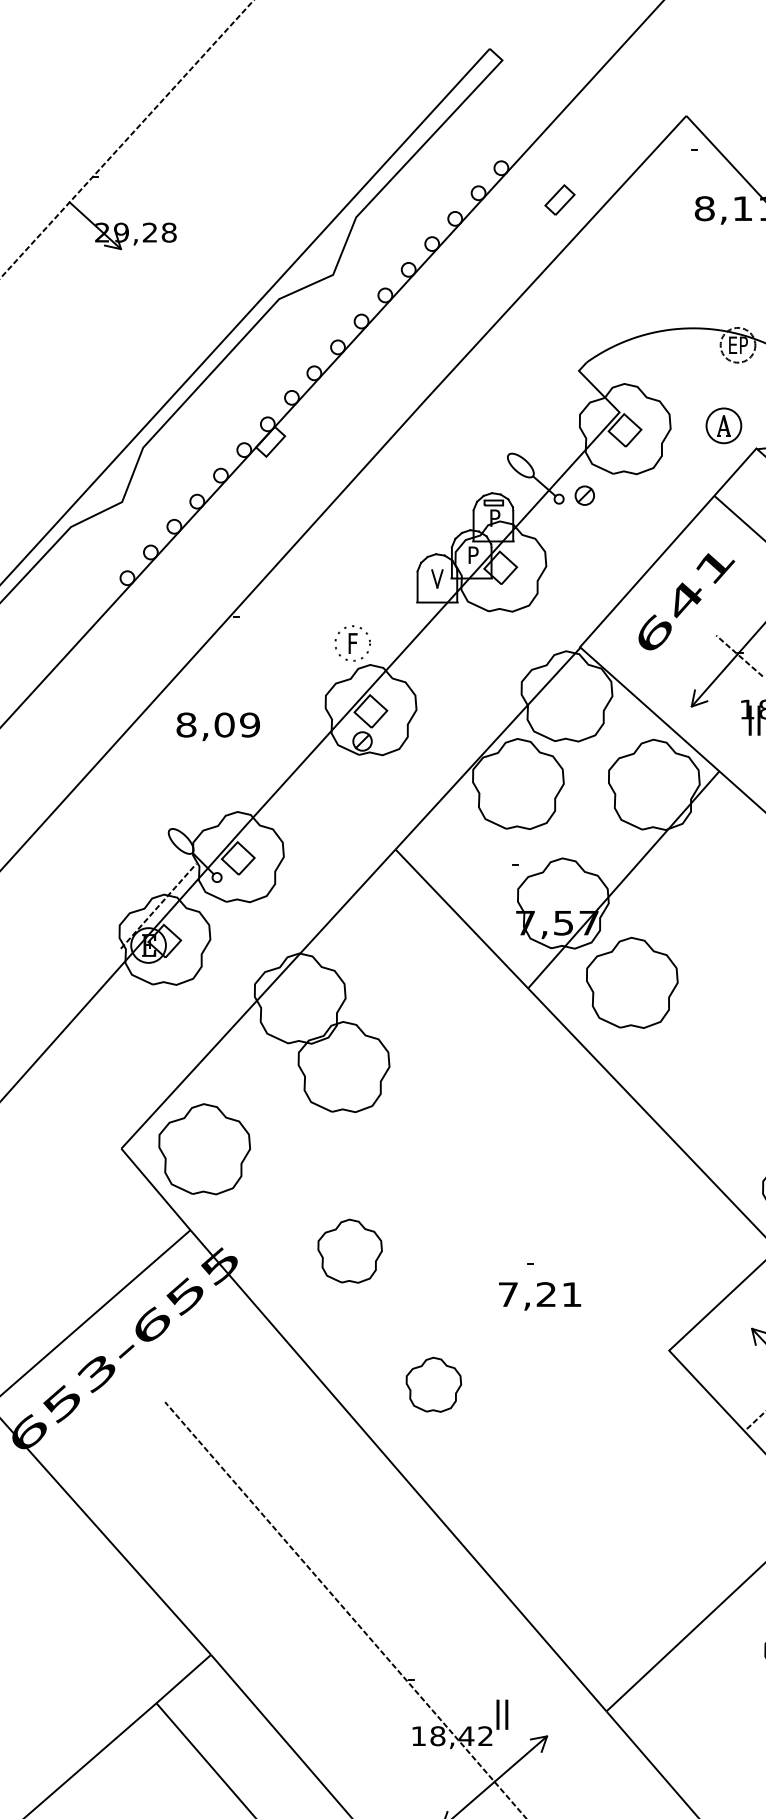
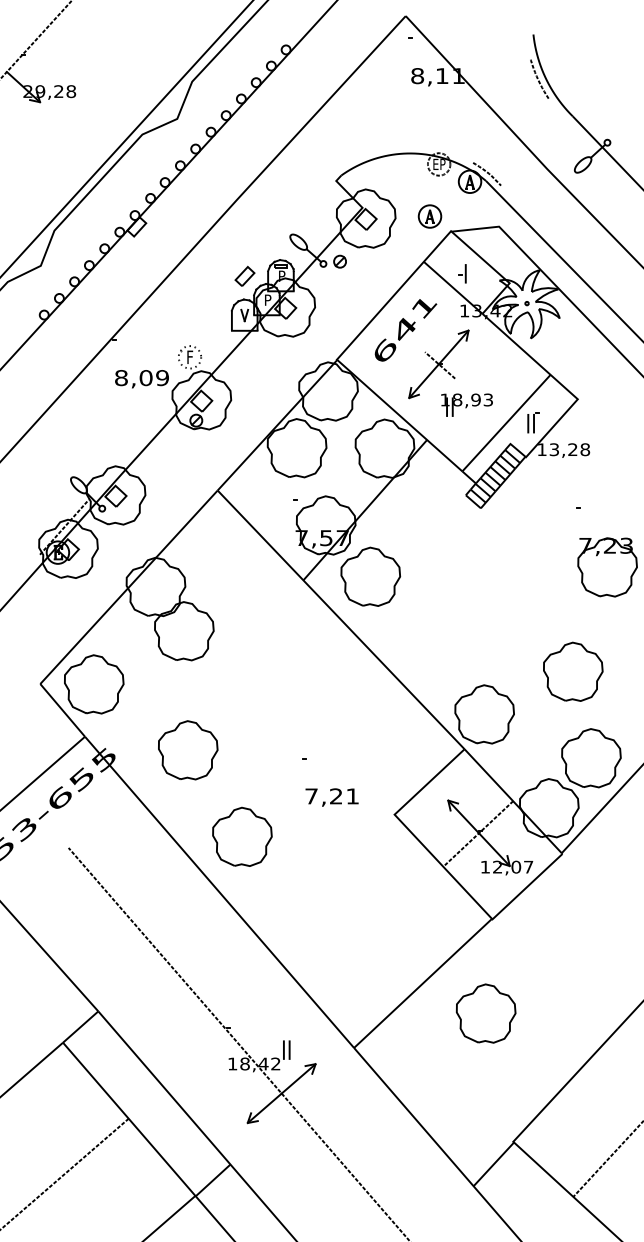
part: (559, 198) -> (244, 275), moved
text: (217, 727) -> (141, 379), moved
part: (350, 1251) -> (188, 750), size x1.43
text: (539, 1296) -> (331, 797), moved
part: (433, 1384) -> (242, 836), size x1.67

